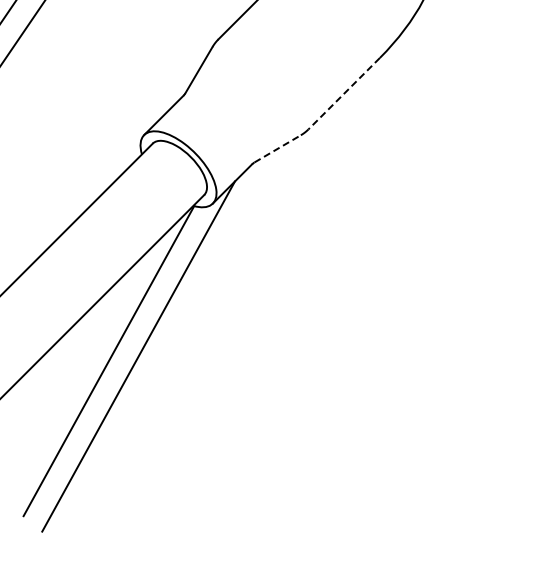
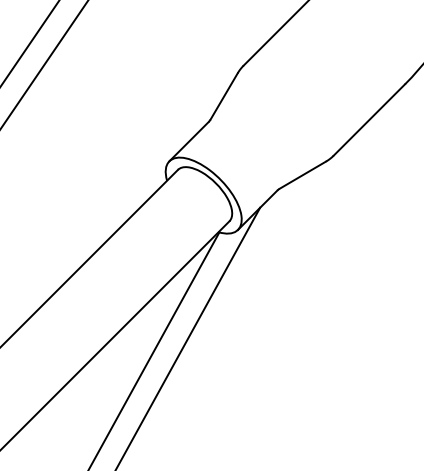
line: (343, 94) -> (368, 120), dashed -> solid
line: (277, 148) -> (302, 174), dashed -> solid

